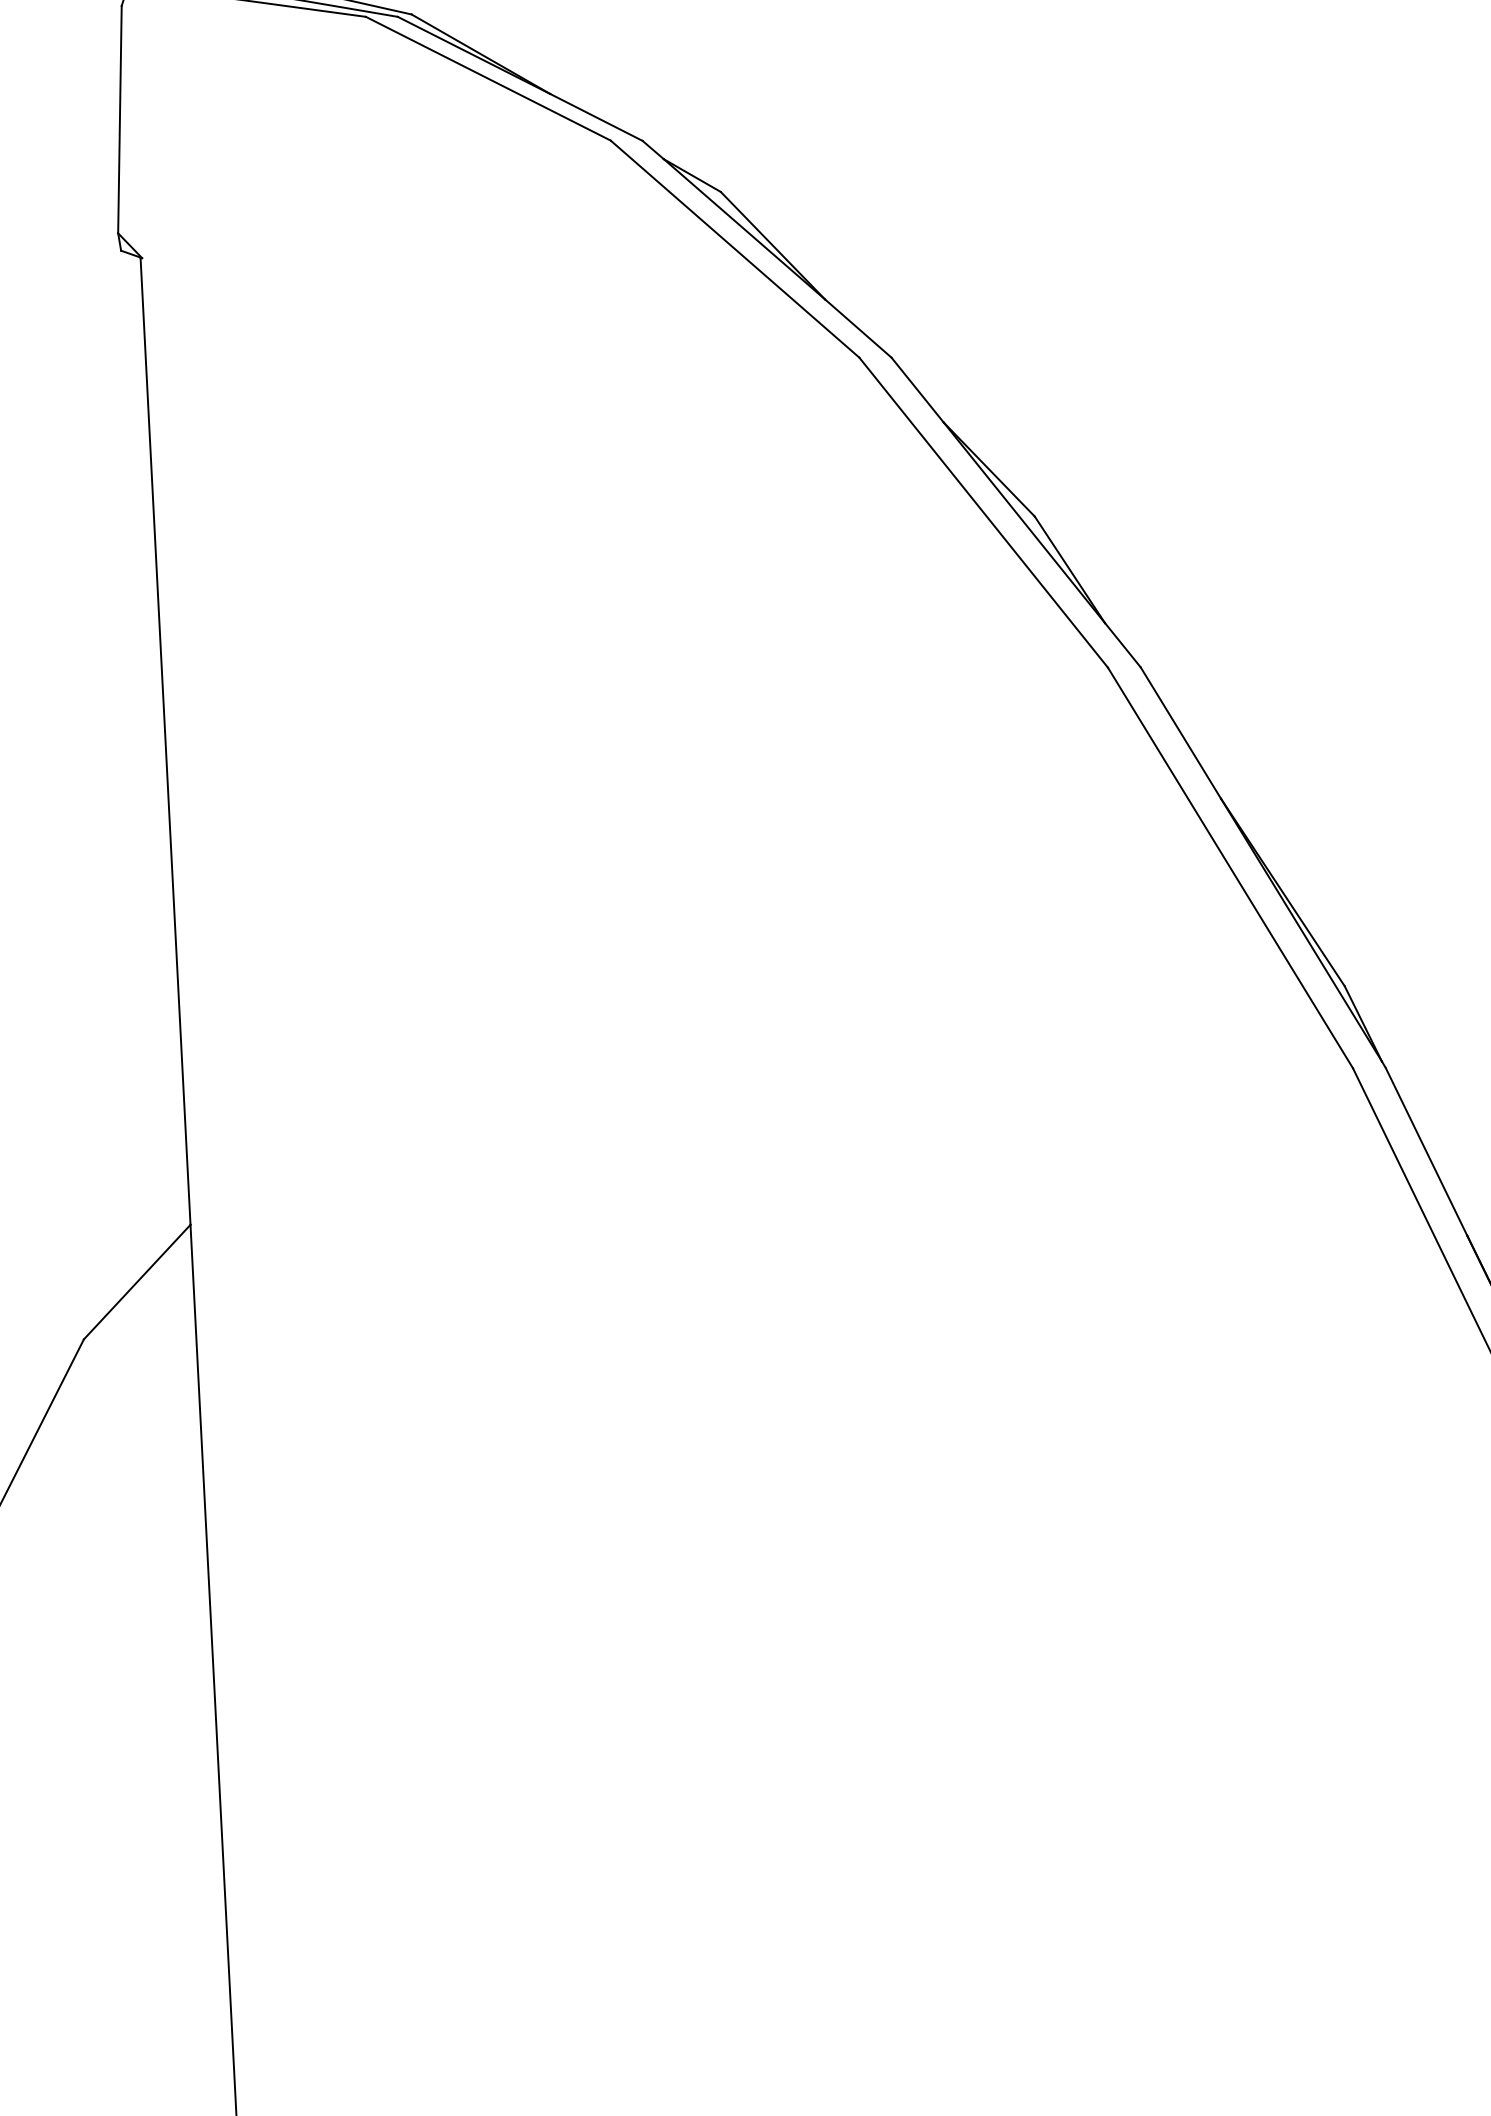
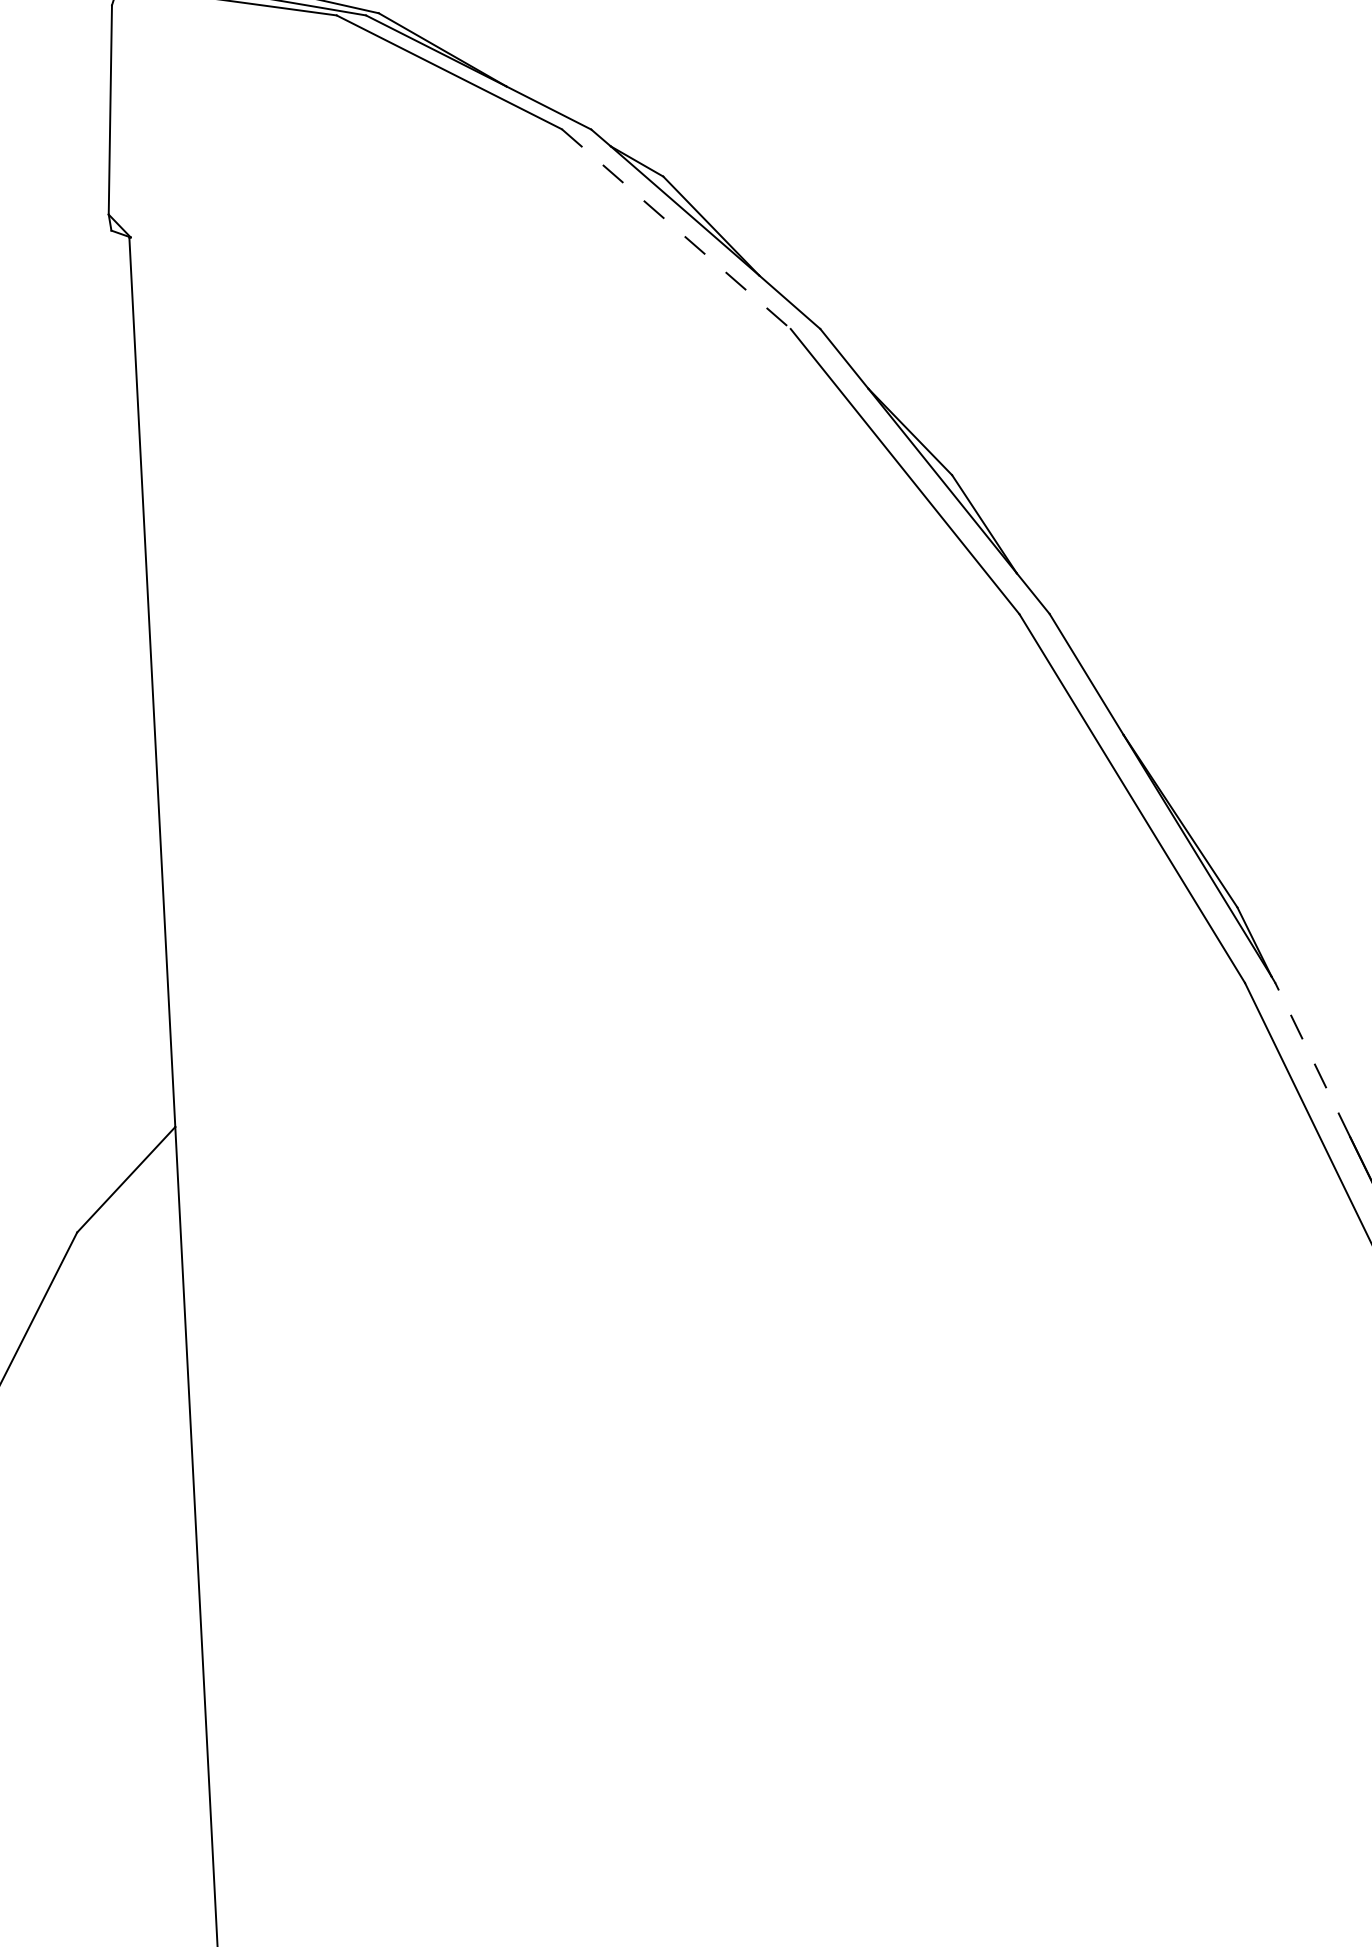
line: (735, 249) -> (676, 229), solid -> dashed
line: (1426, 1151) -> (1312, 1059), solid -> dashed

